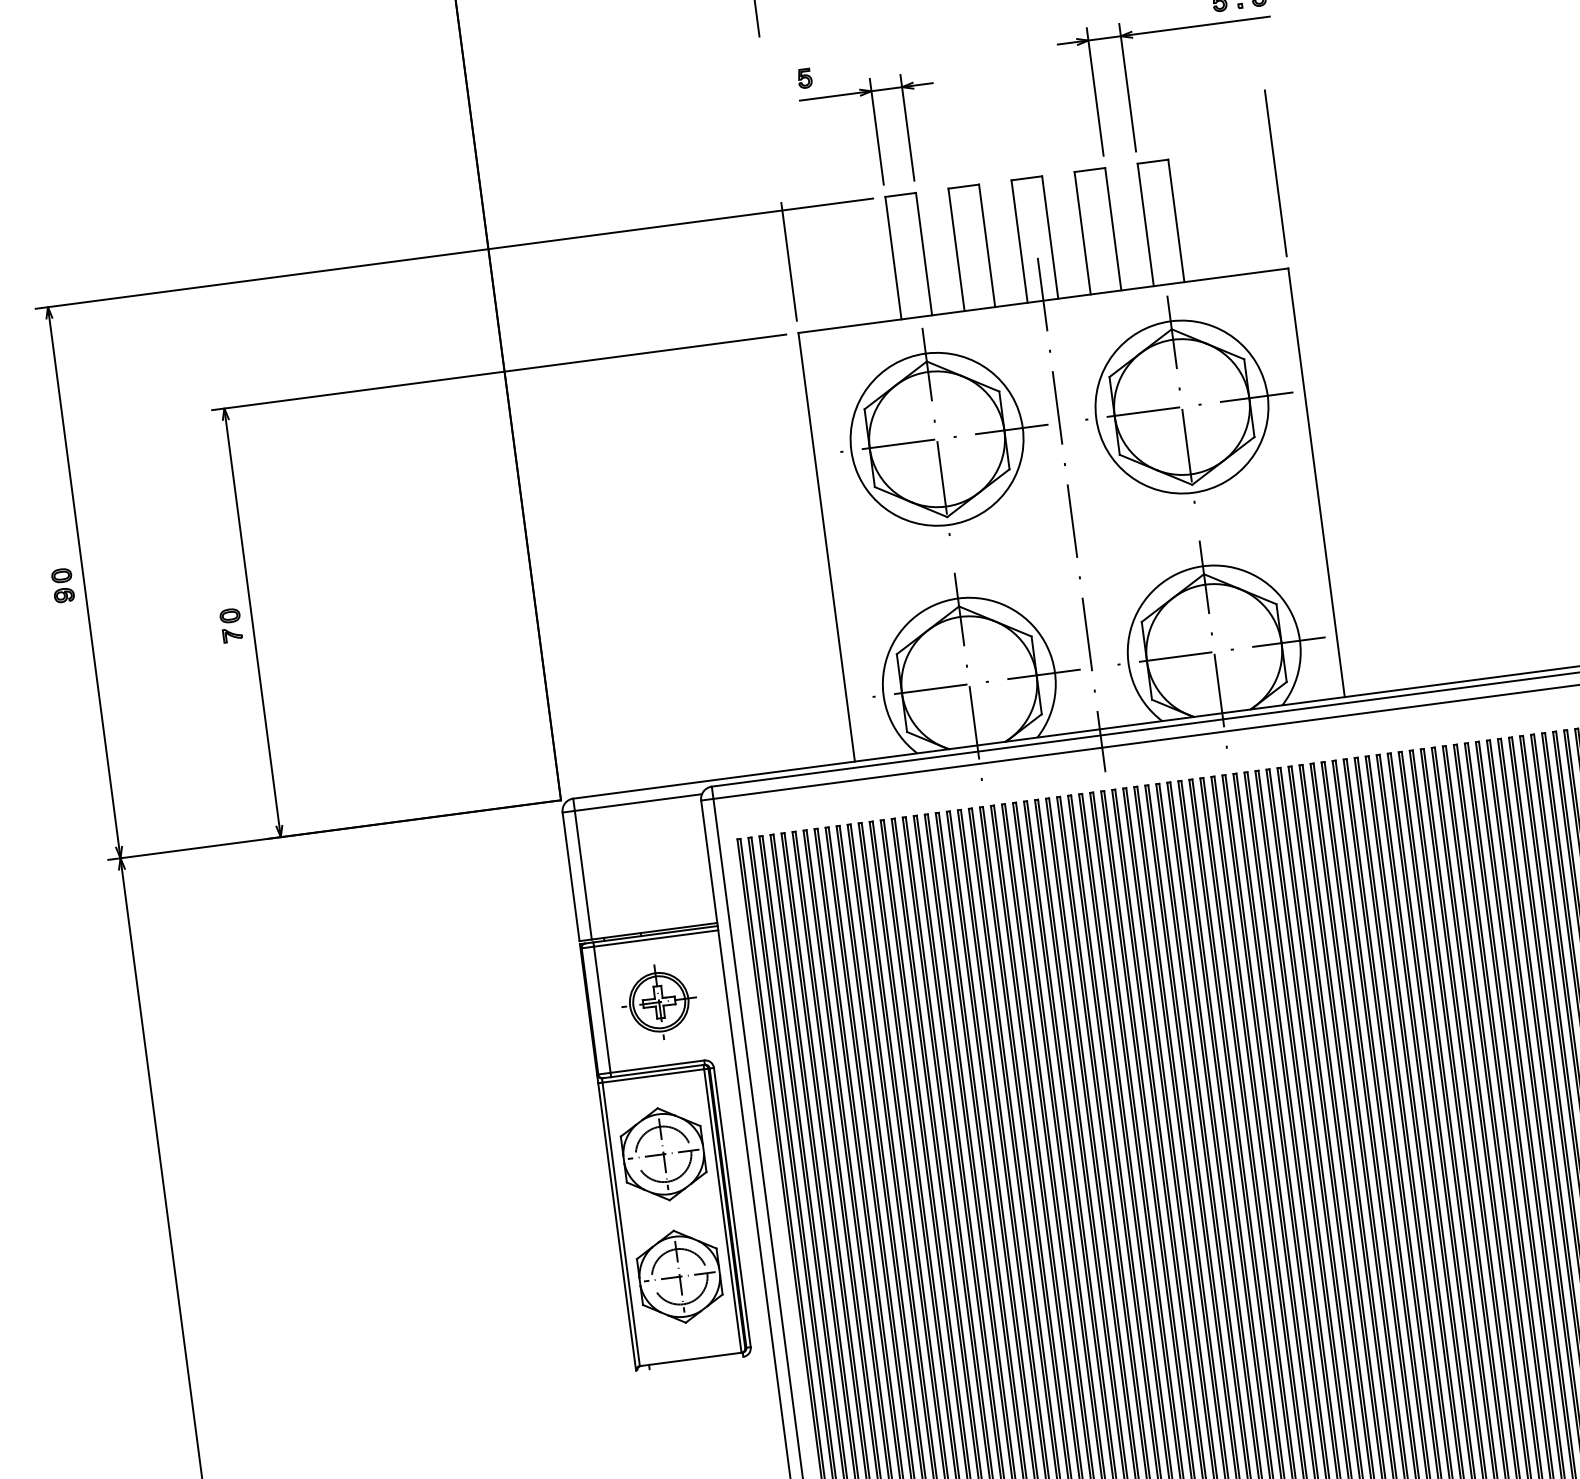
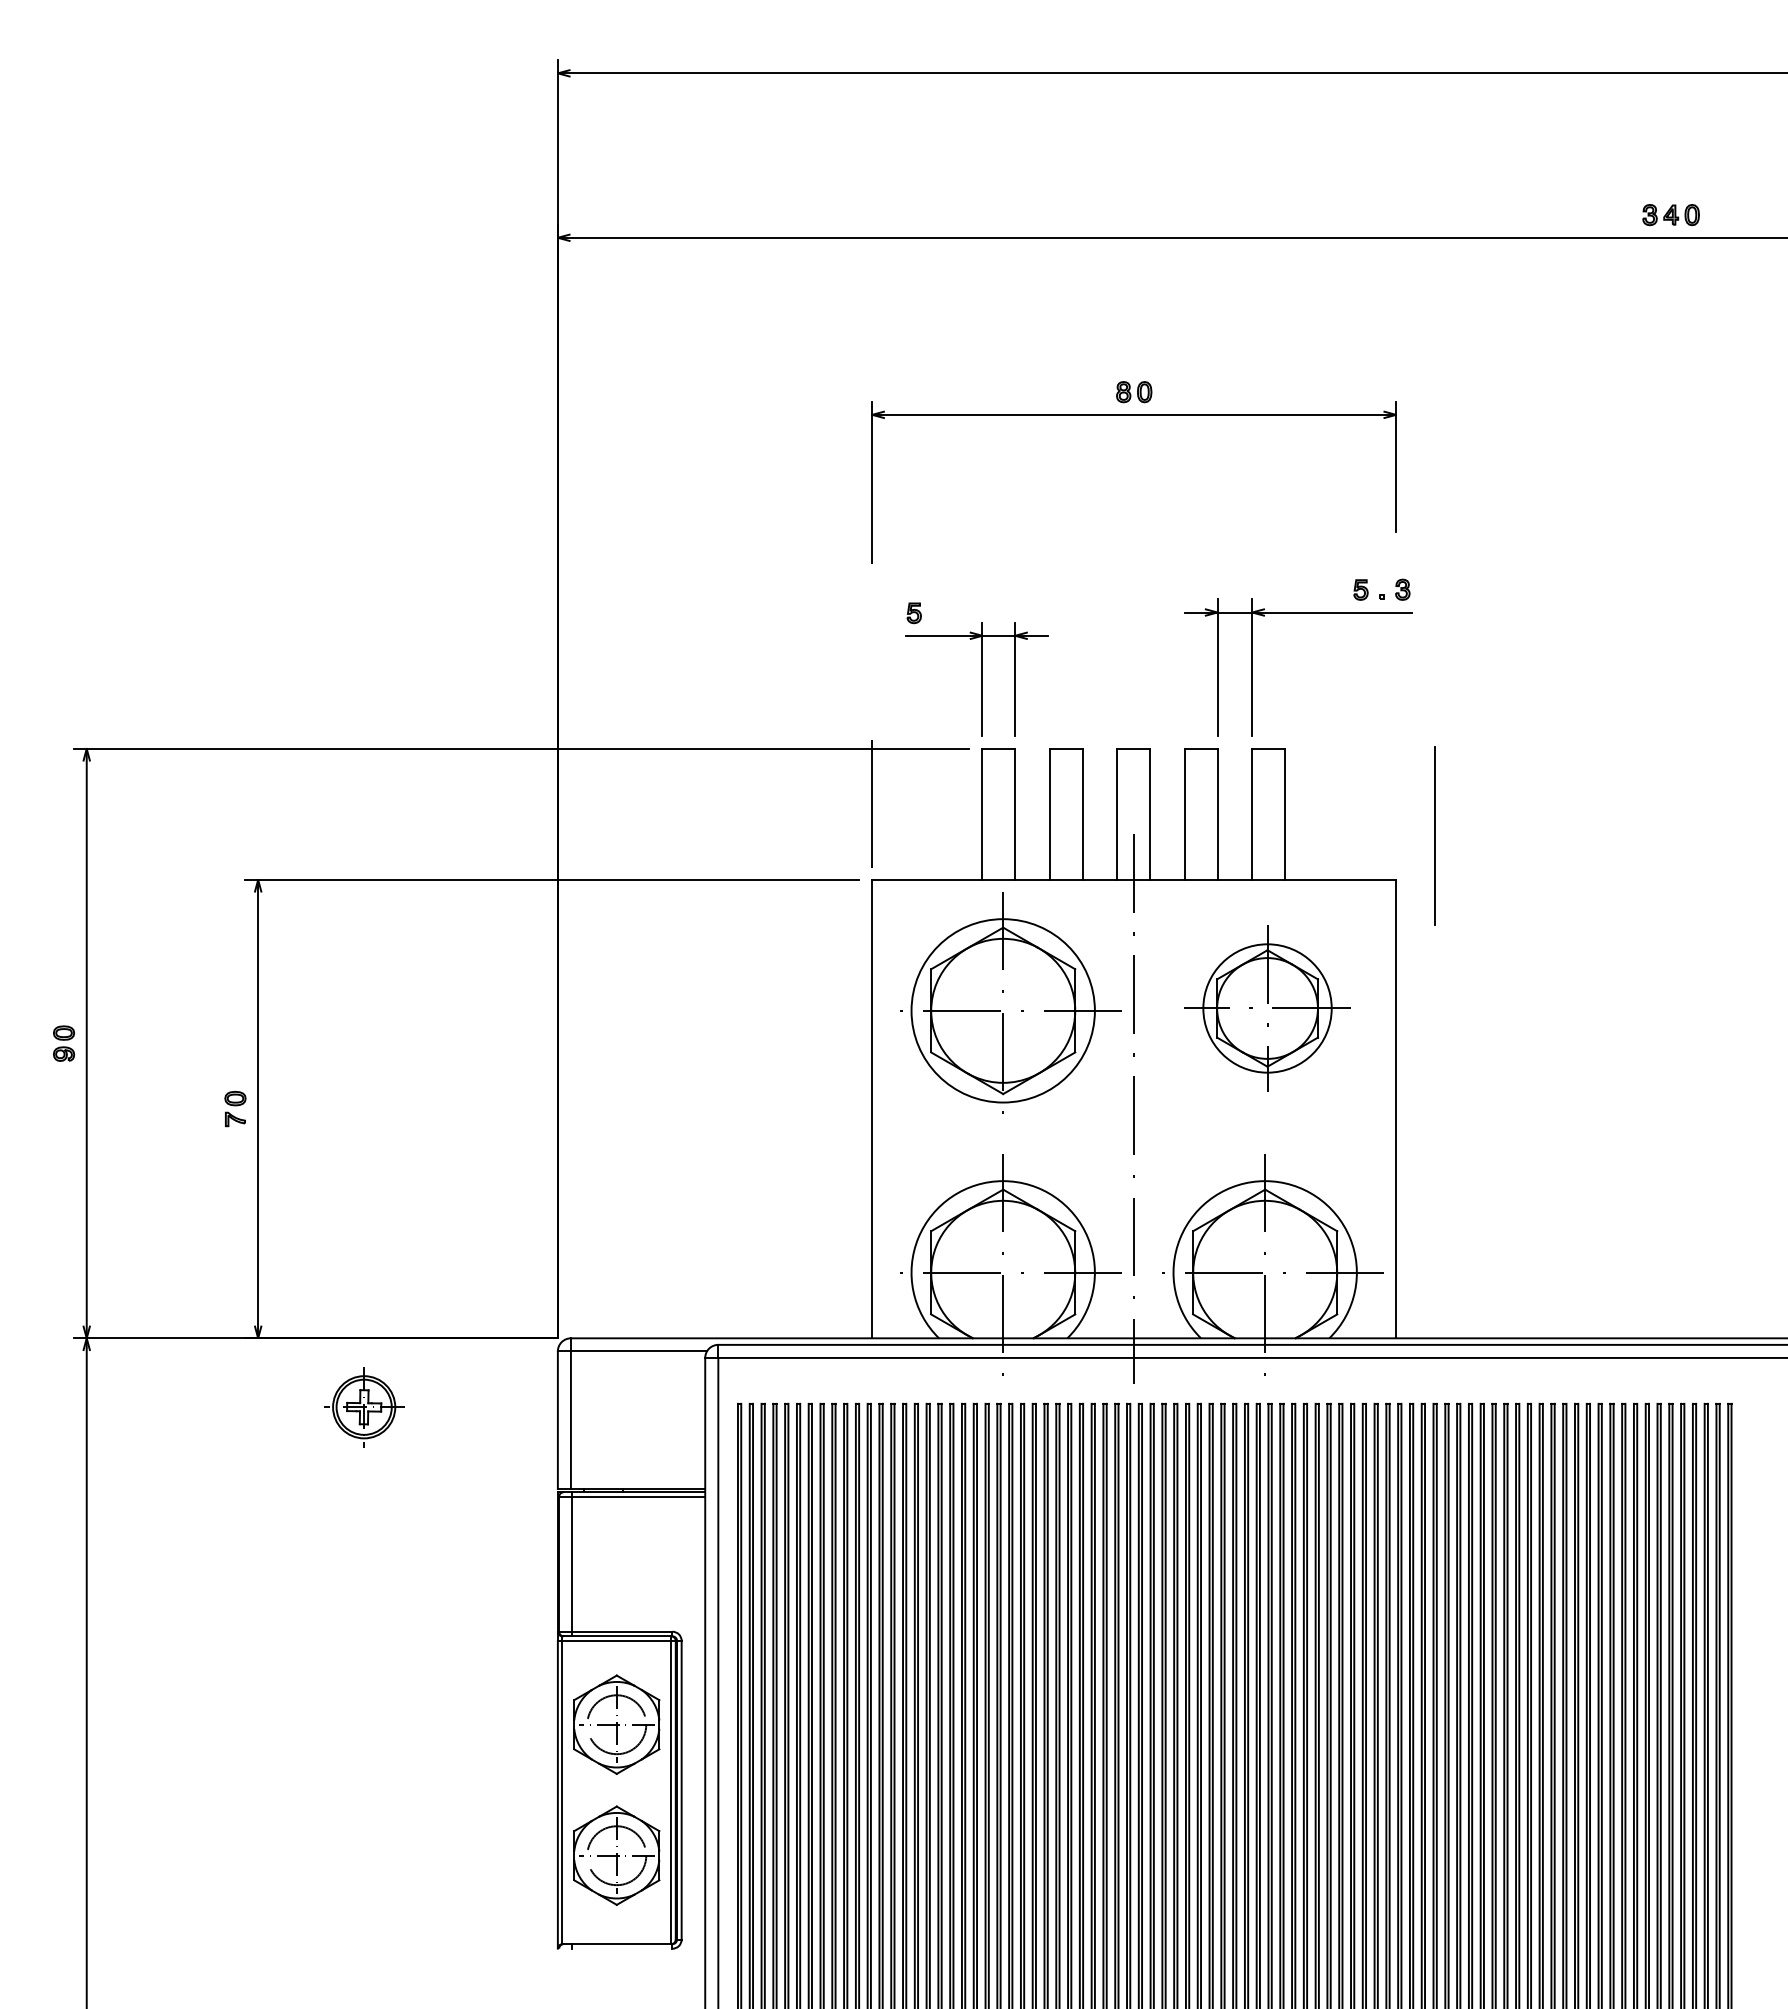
line: (1275, 172) -> (1434, 835), moved
part: (1187, 398) -> (1272, 1002), size x0.7
part: (659, 1002) -> (364, 1407), moved

